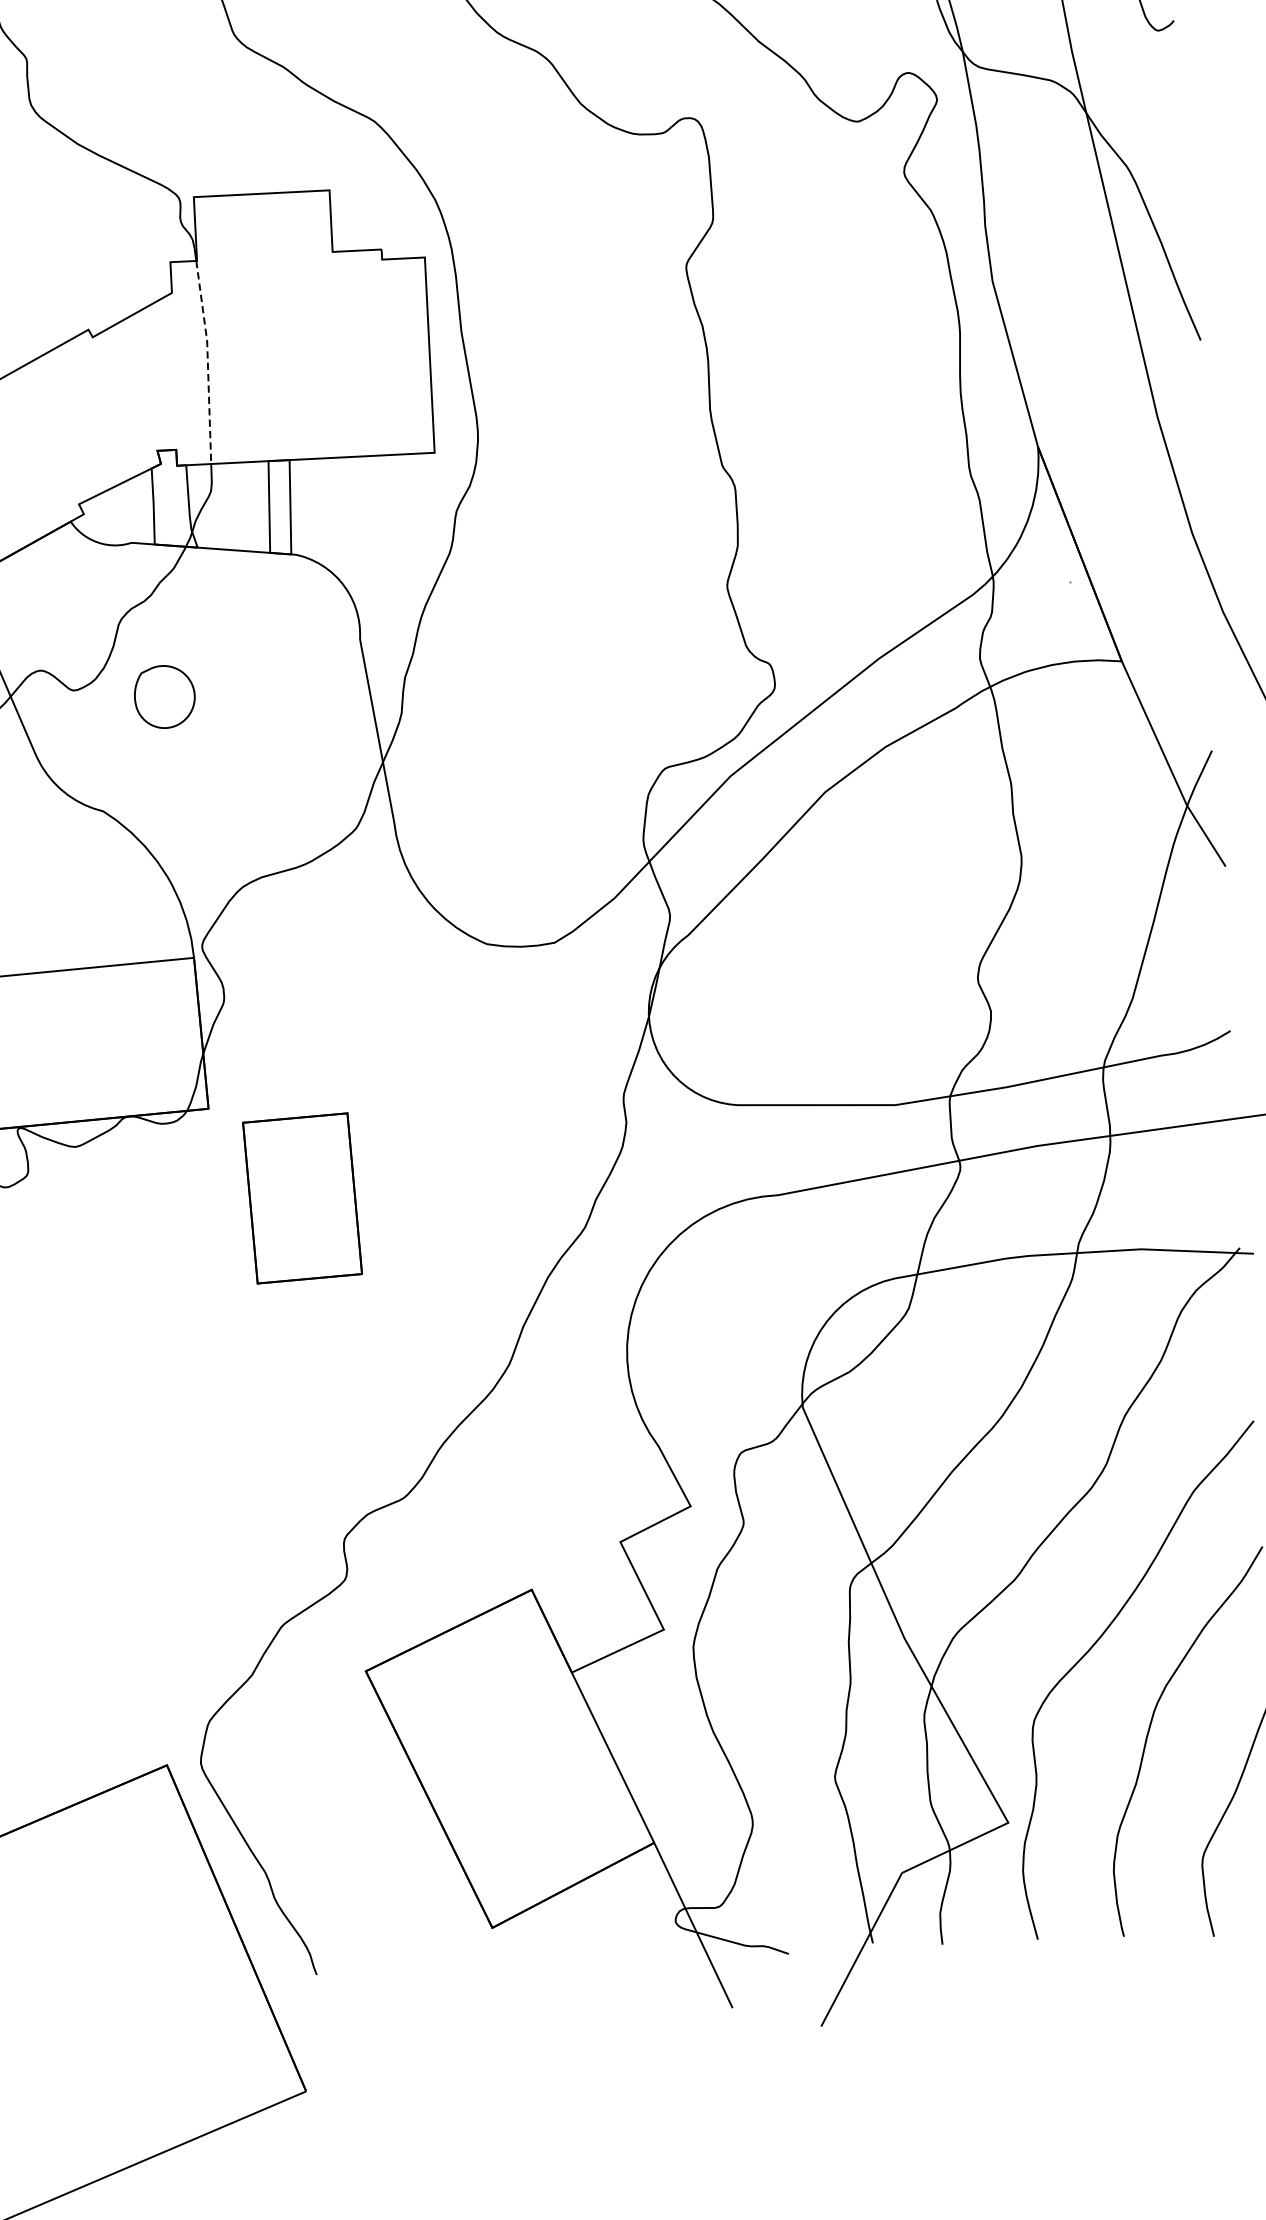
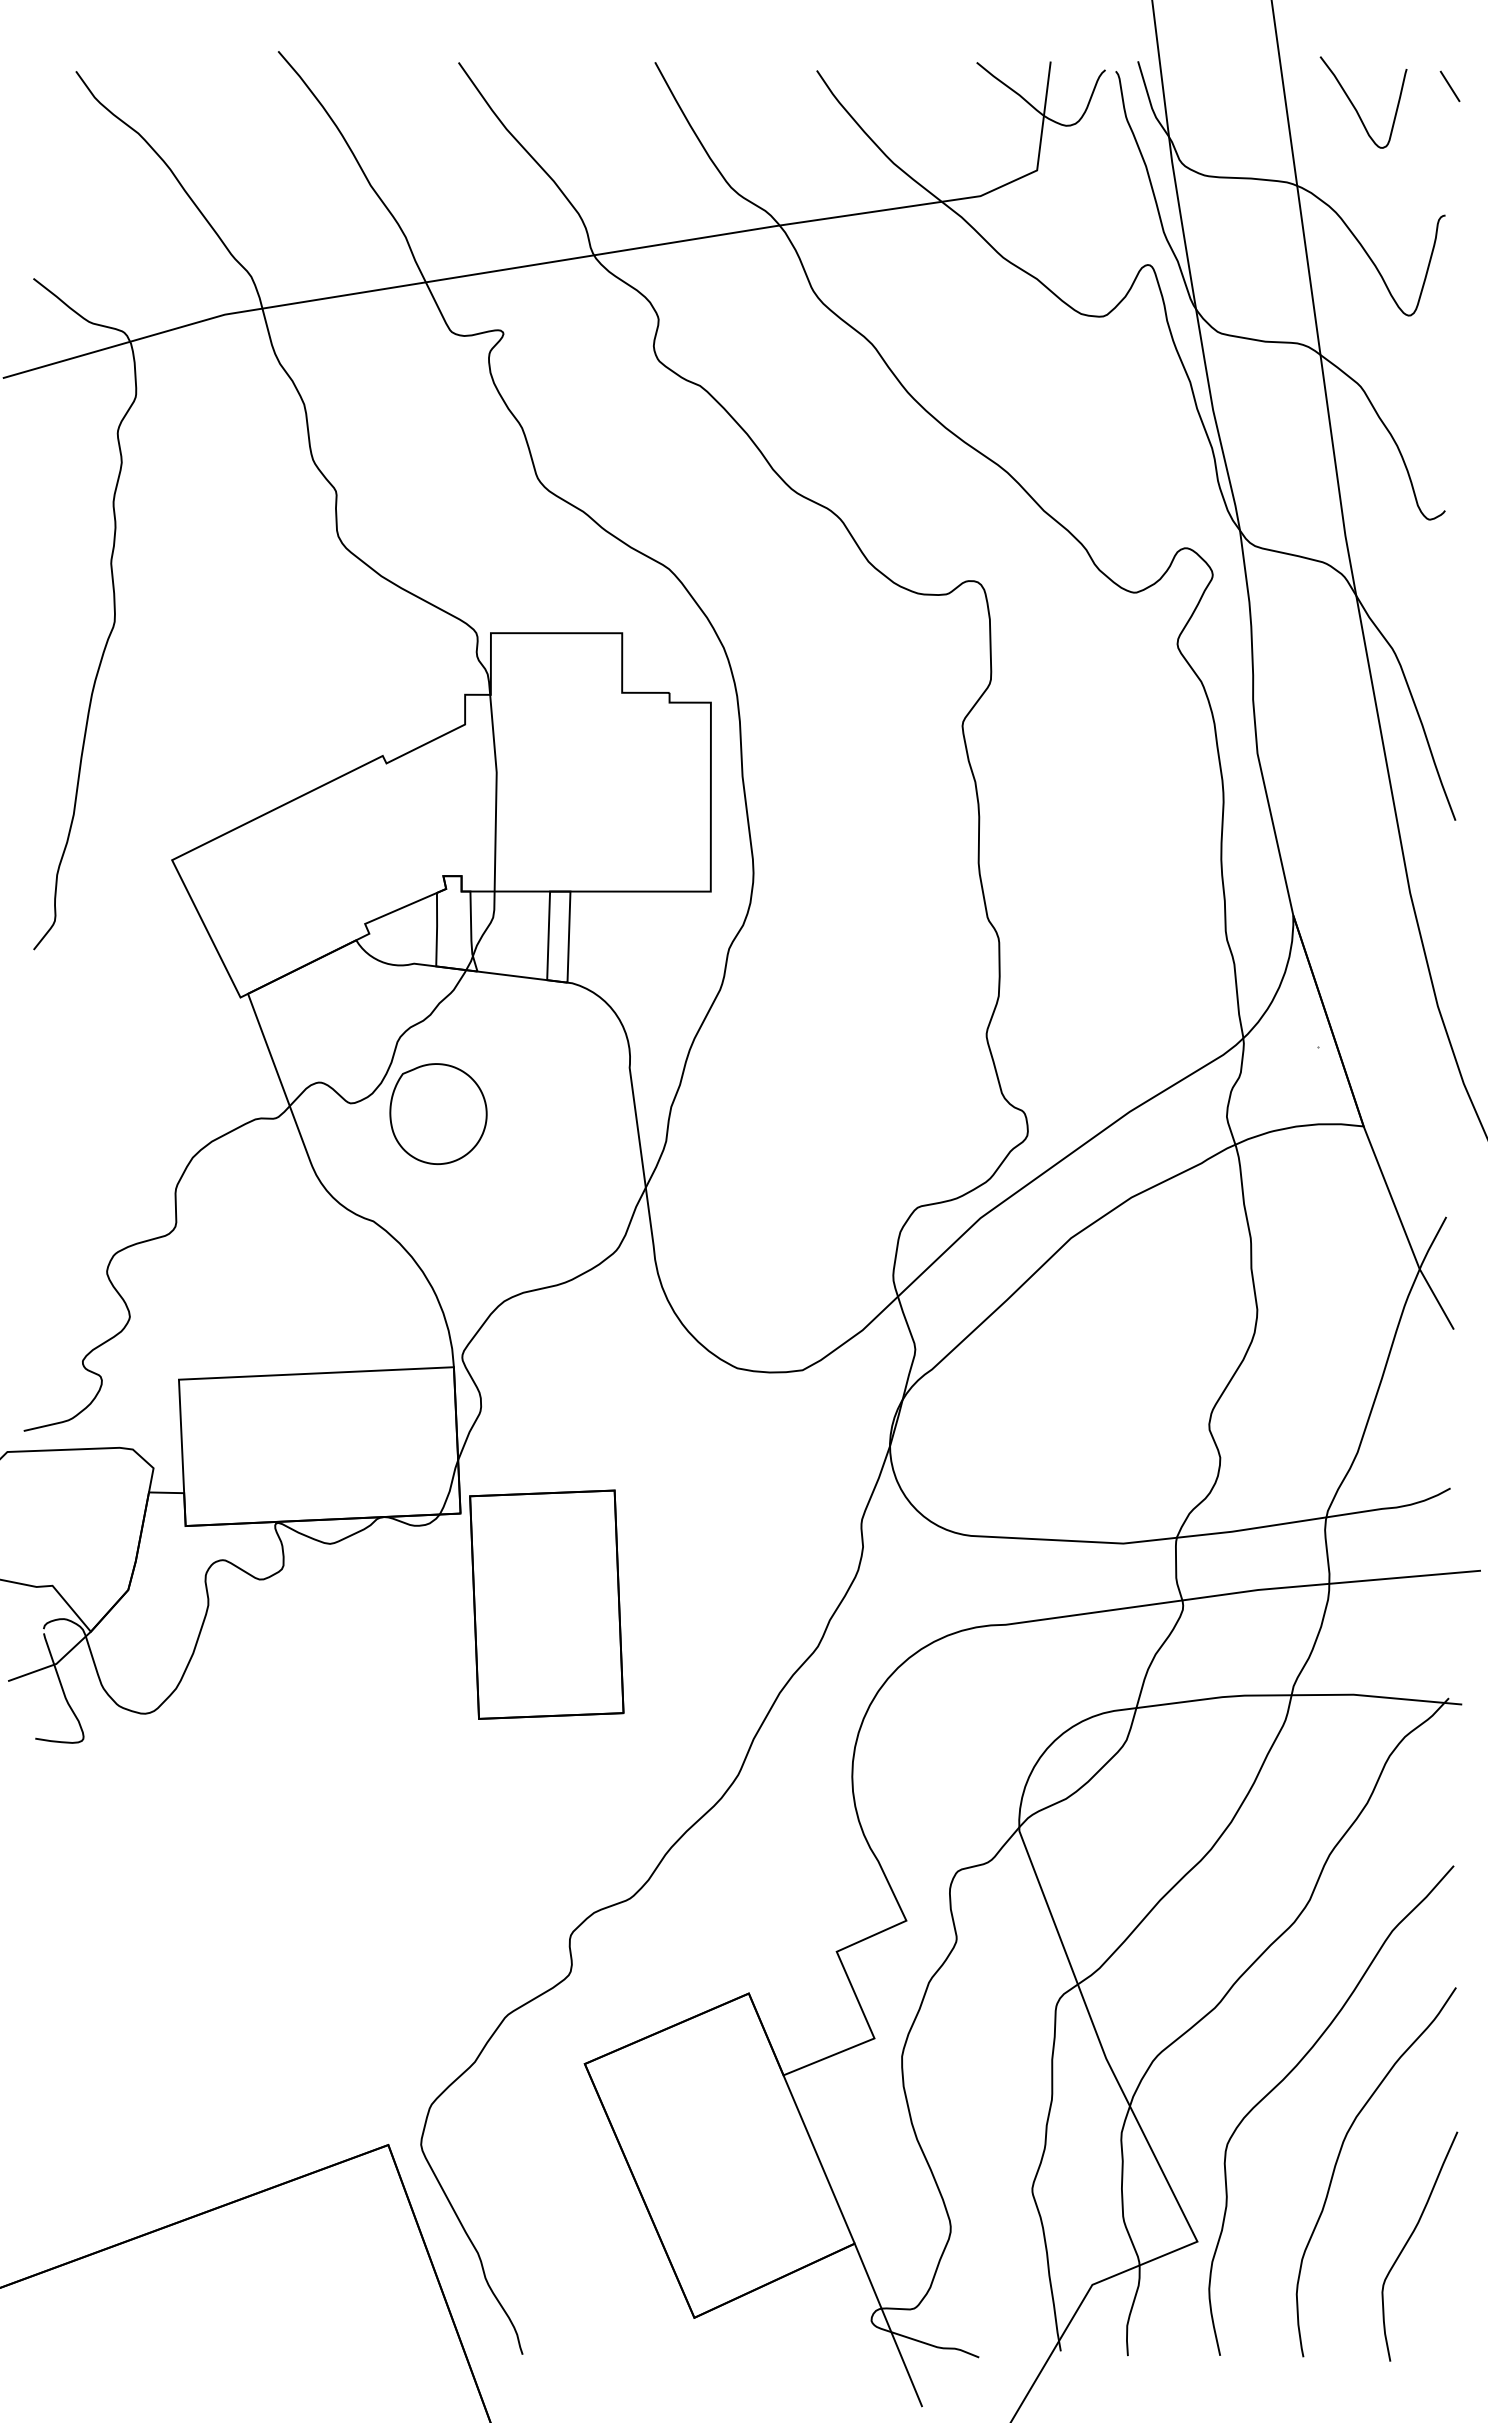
line: (207, 361) -> (496, 792), dashed -> solid
part: (164, 696) -> (438, 1113), size x1.67
part: (302, 1198) -> (546, 1604), size x1.43

